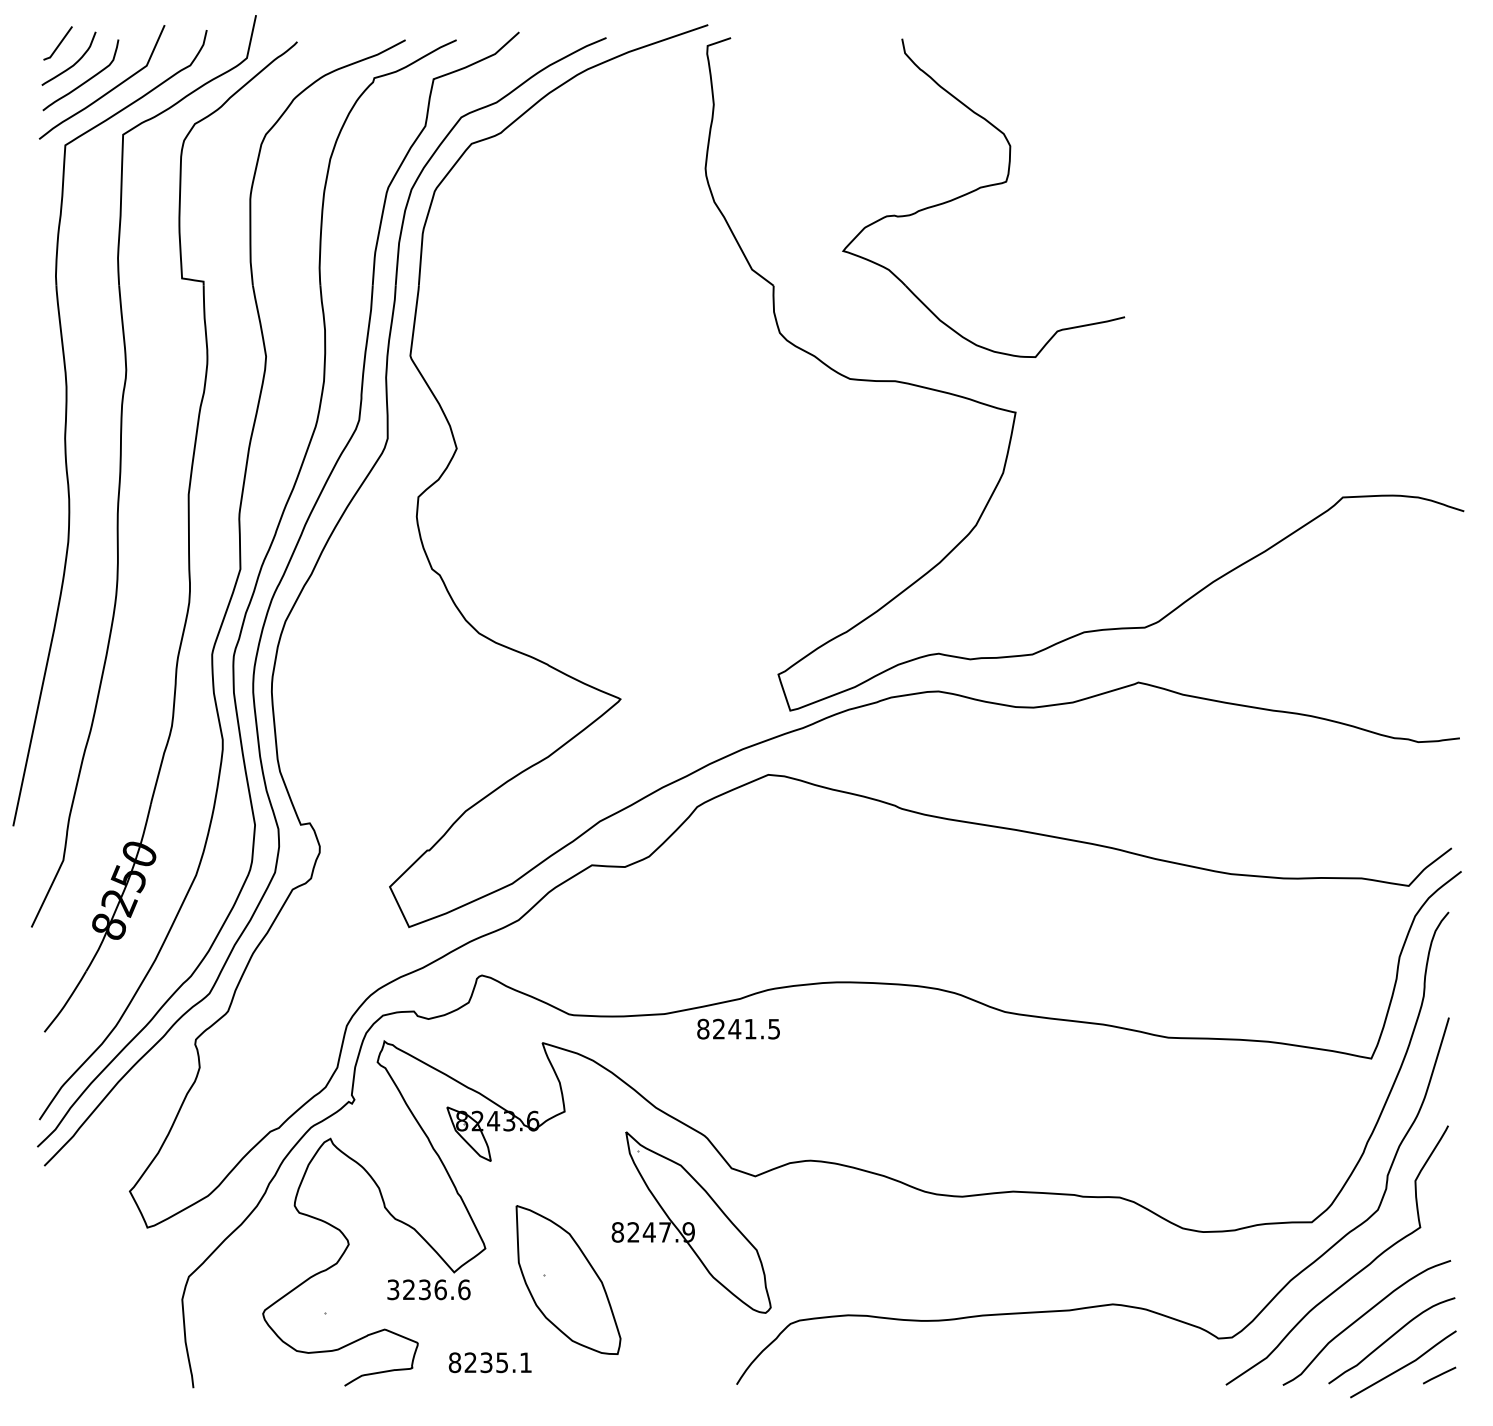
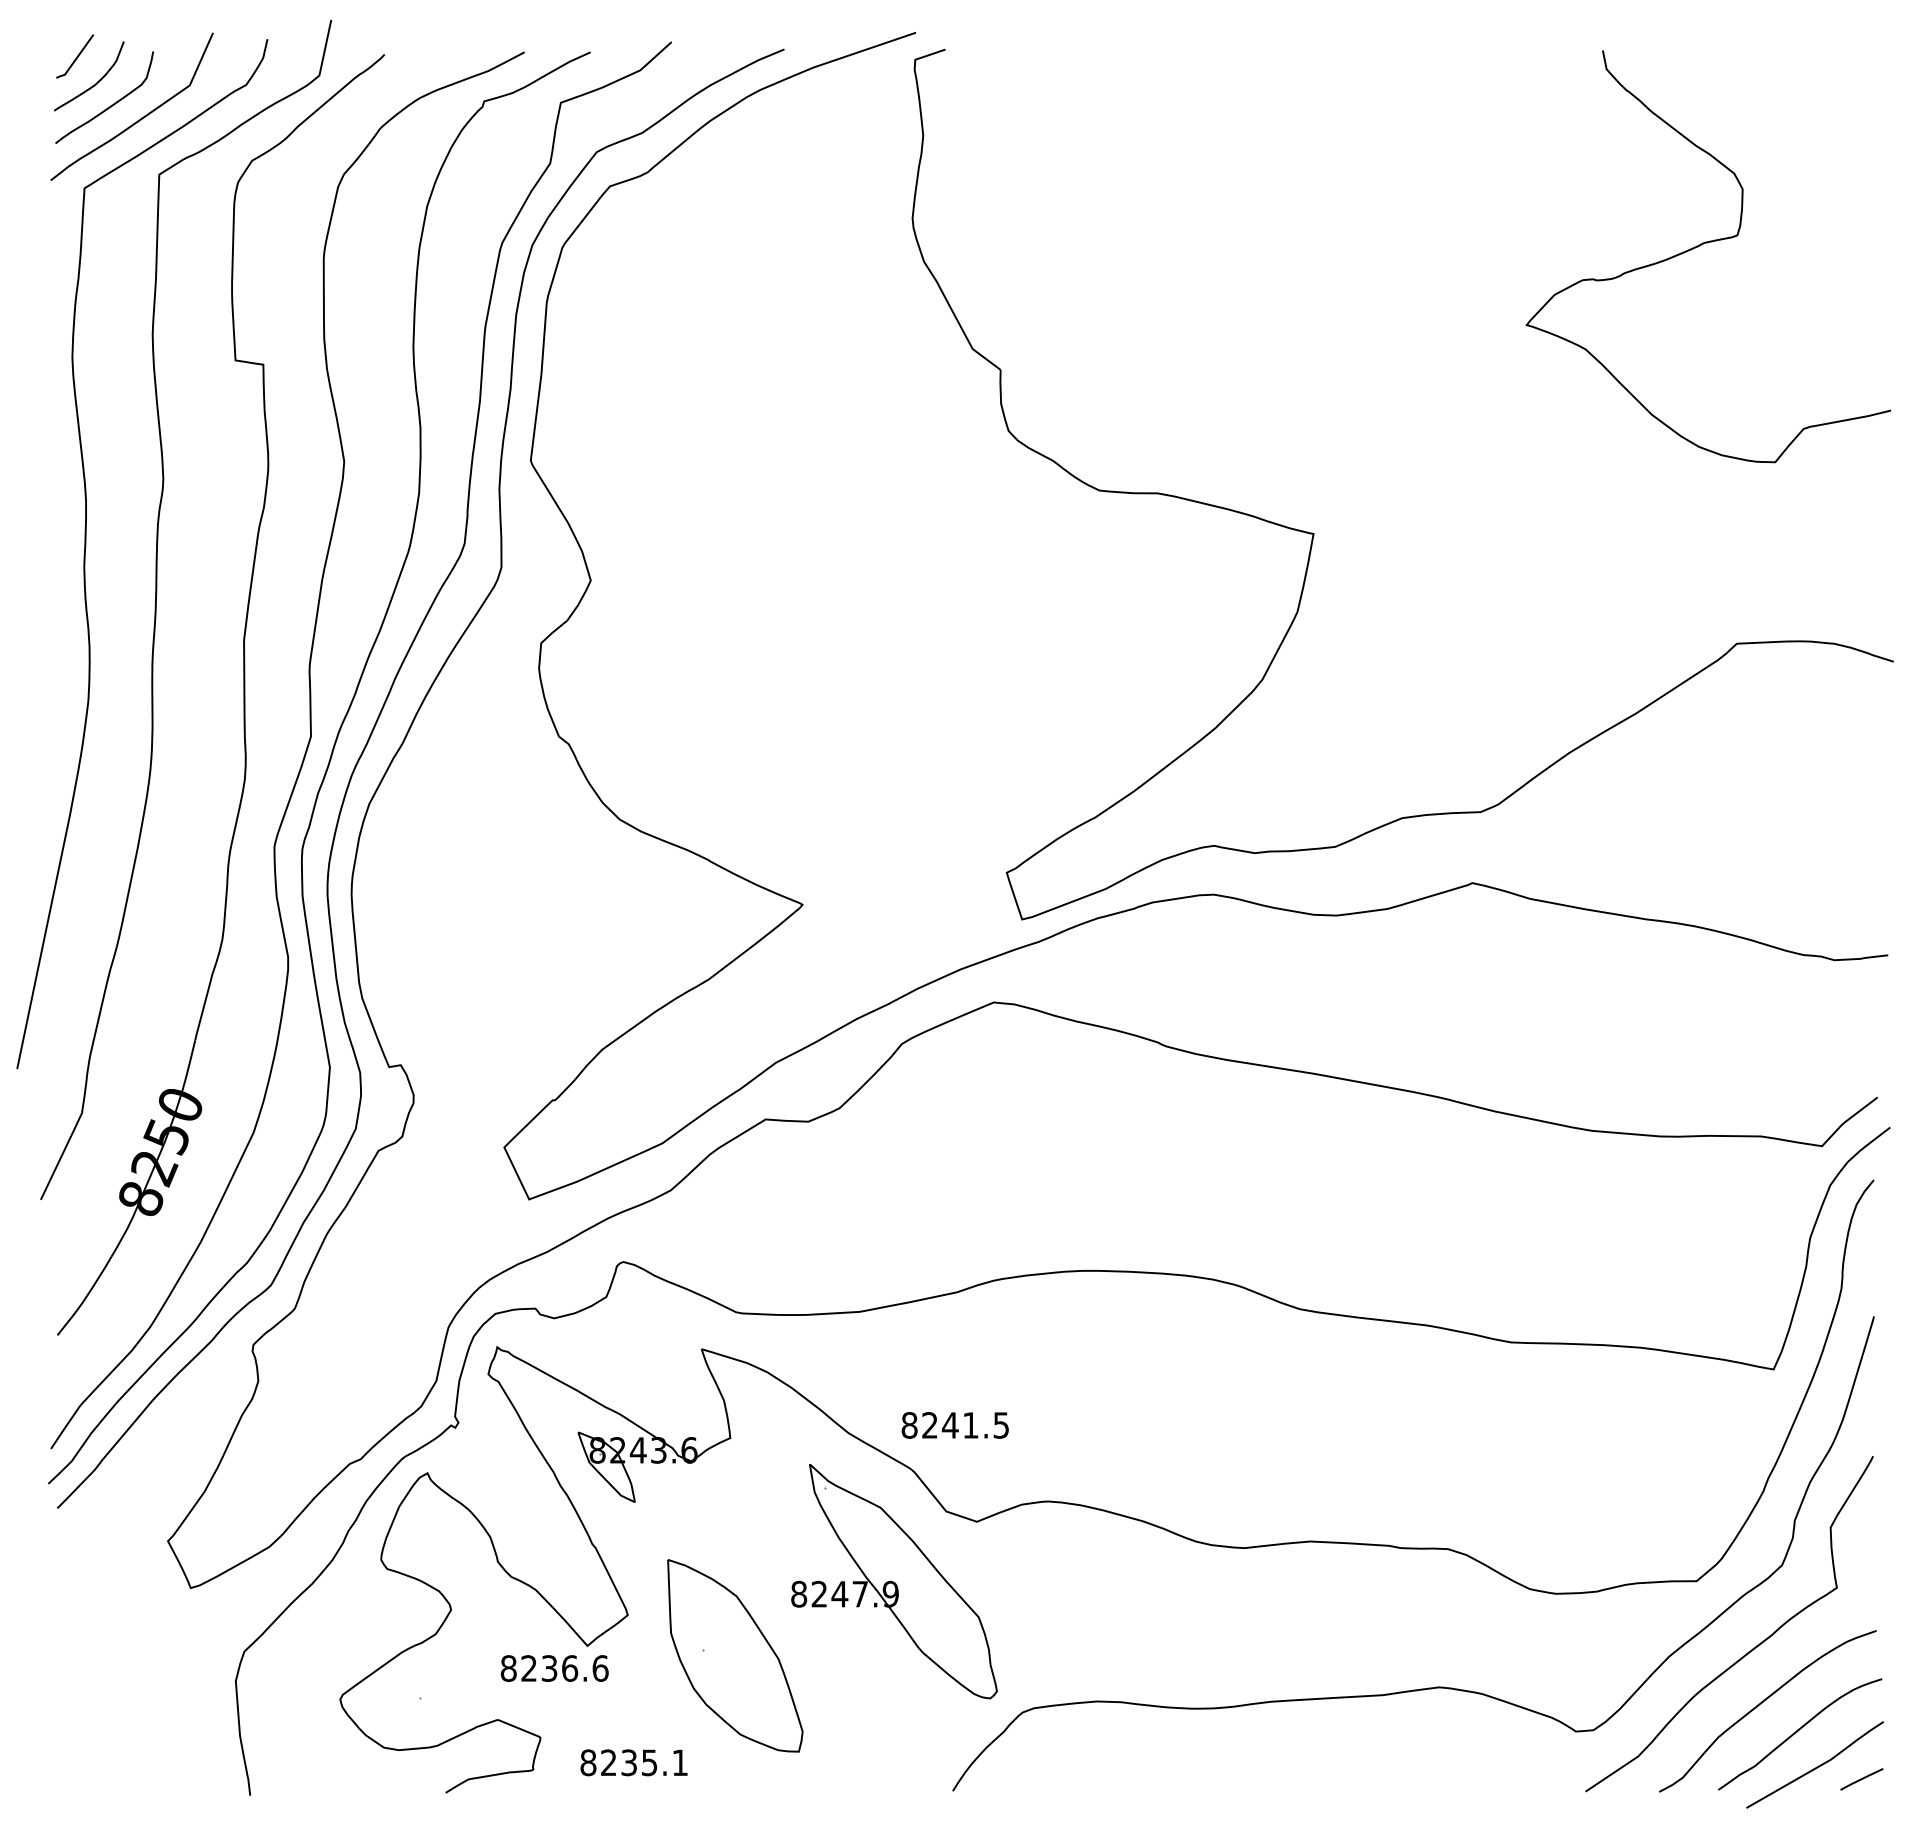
part: (980, 188) -> (1703, 244), moved
text: (737, 1029) -> (954, 1425), moved
text: (393, 1289) -> (508, 1668), 3236.6 -> 8236.6

